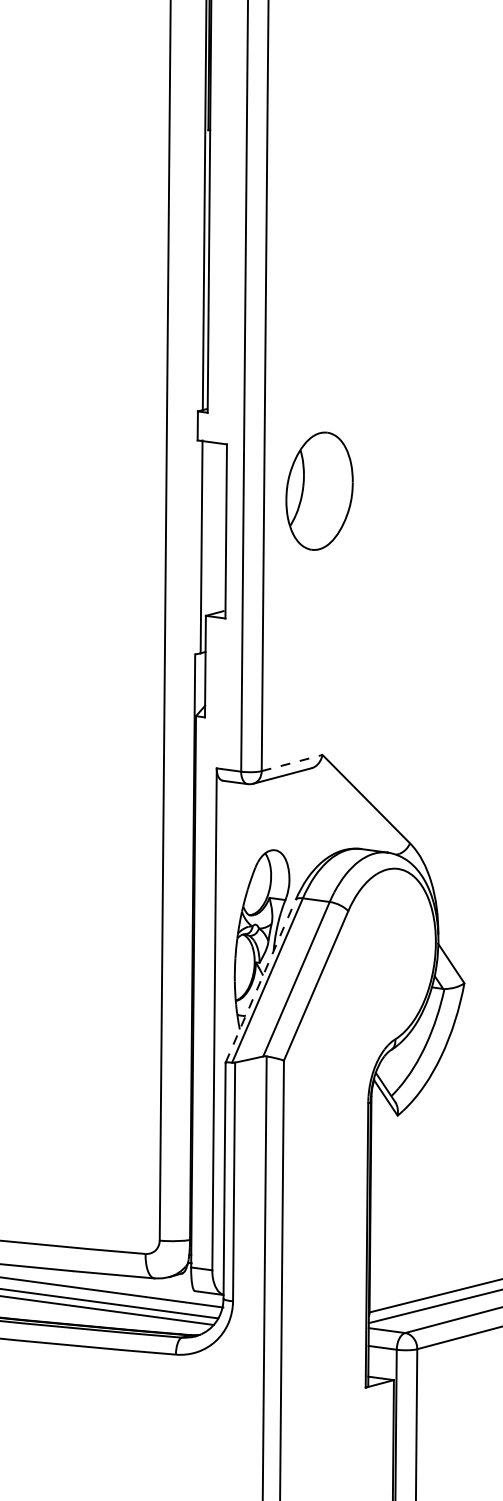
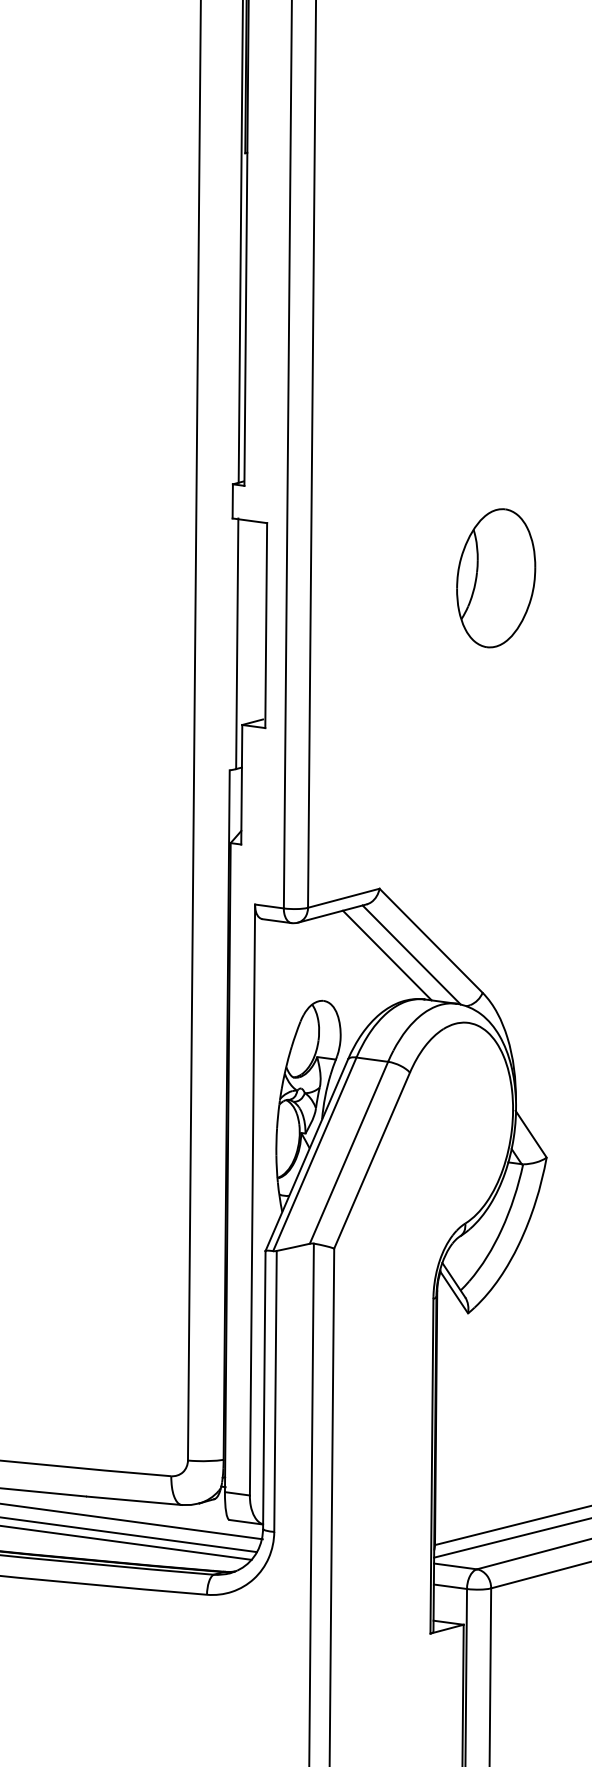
part: (319, 491) -> (496, 578), moved
line: (292, 763) -> (344, 898), dashed -> solid
line: (349, 810) -> (411, 954), added
line: (328, 811) -> (386, 955), added
line: (260, 980) -> (306, 1154), dashed -> solid

